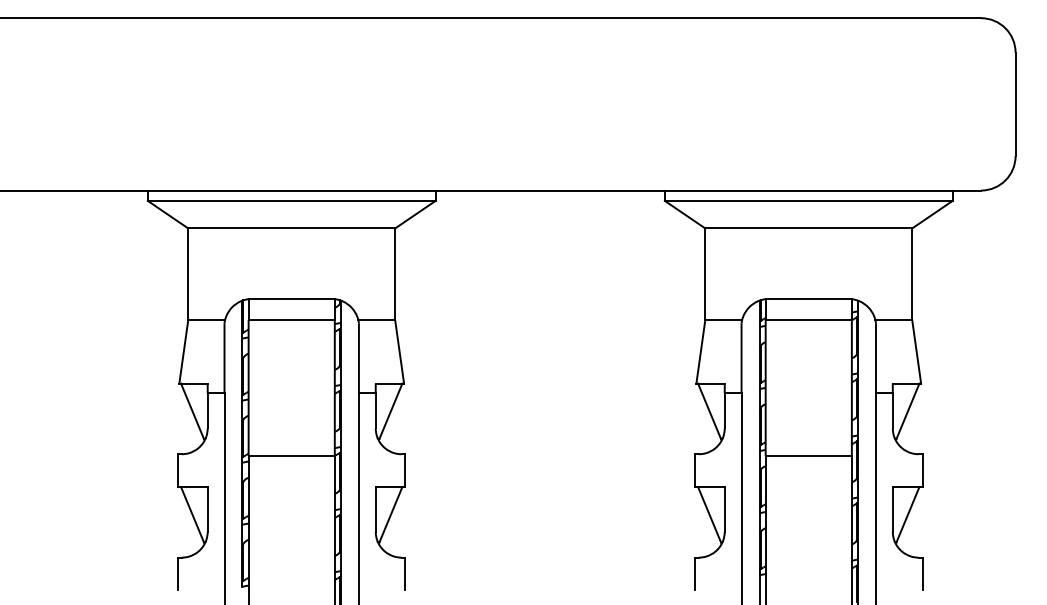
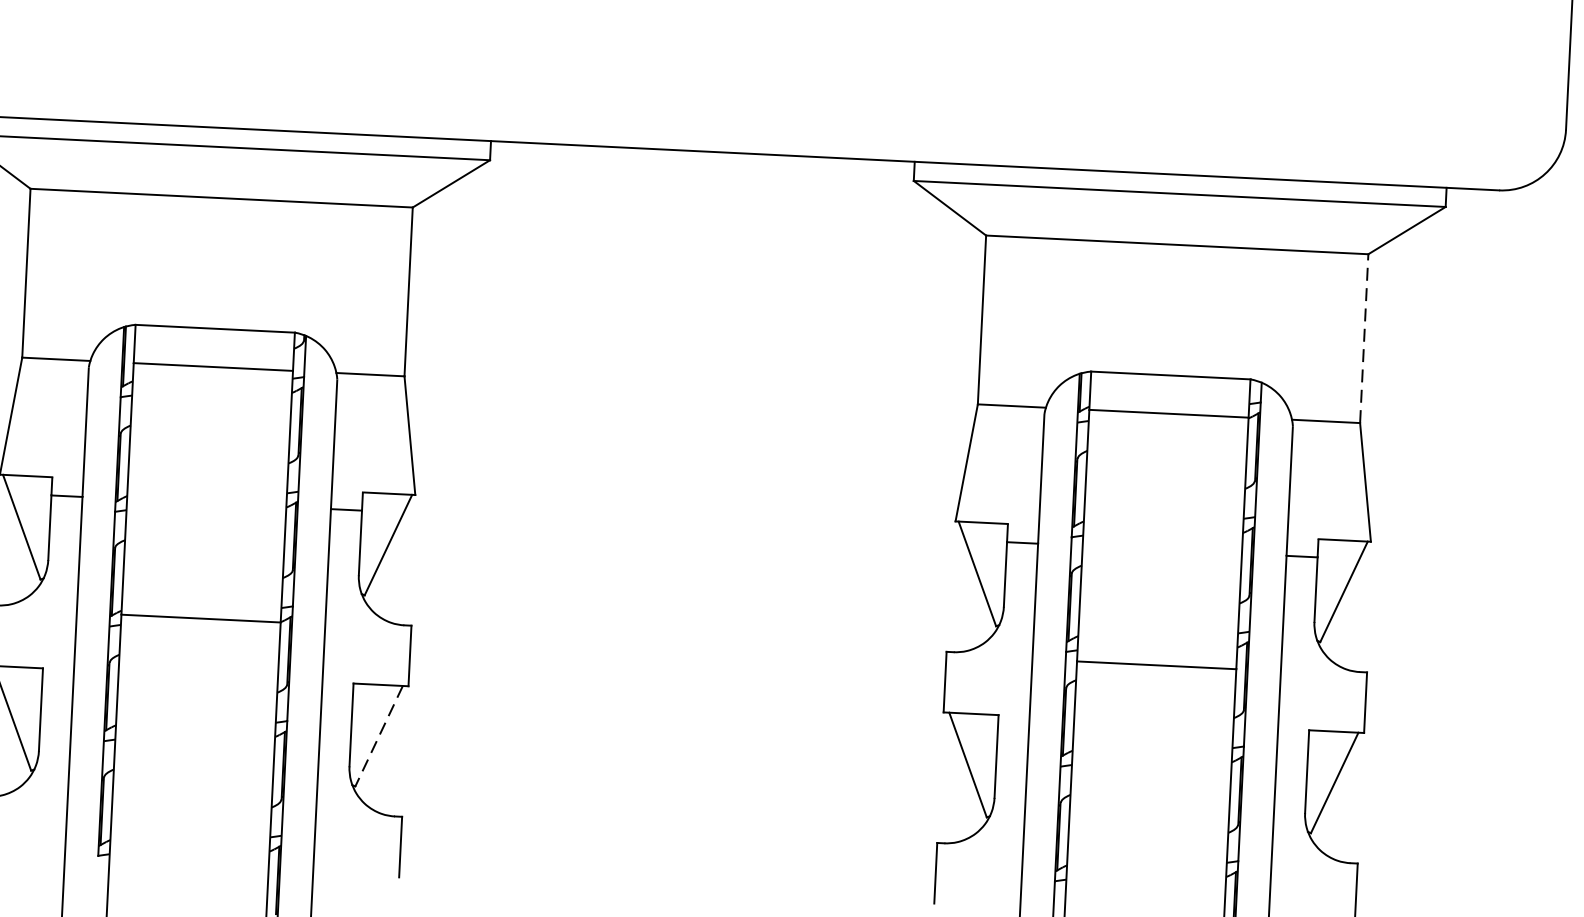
line: (912, 274) -> (1364, 339), solid -> dashed
line: (390, 515) -> (378, 737), solid -> dashed

